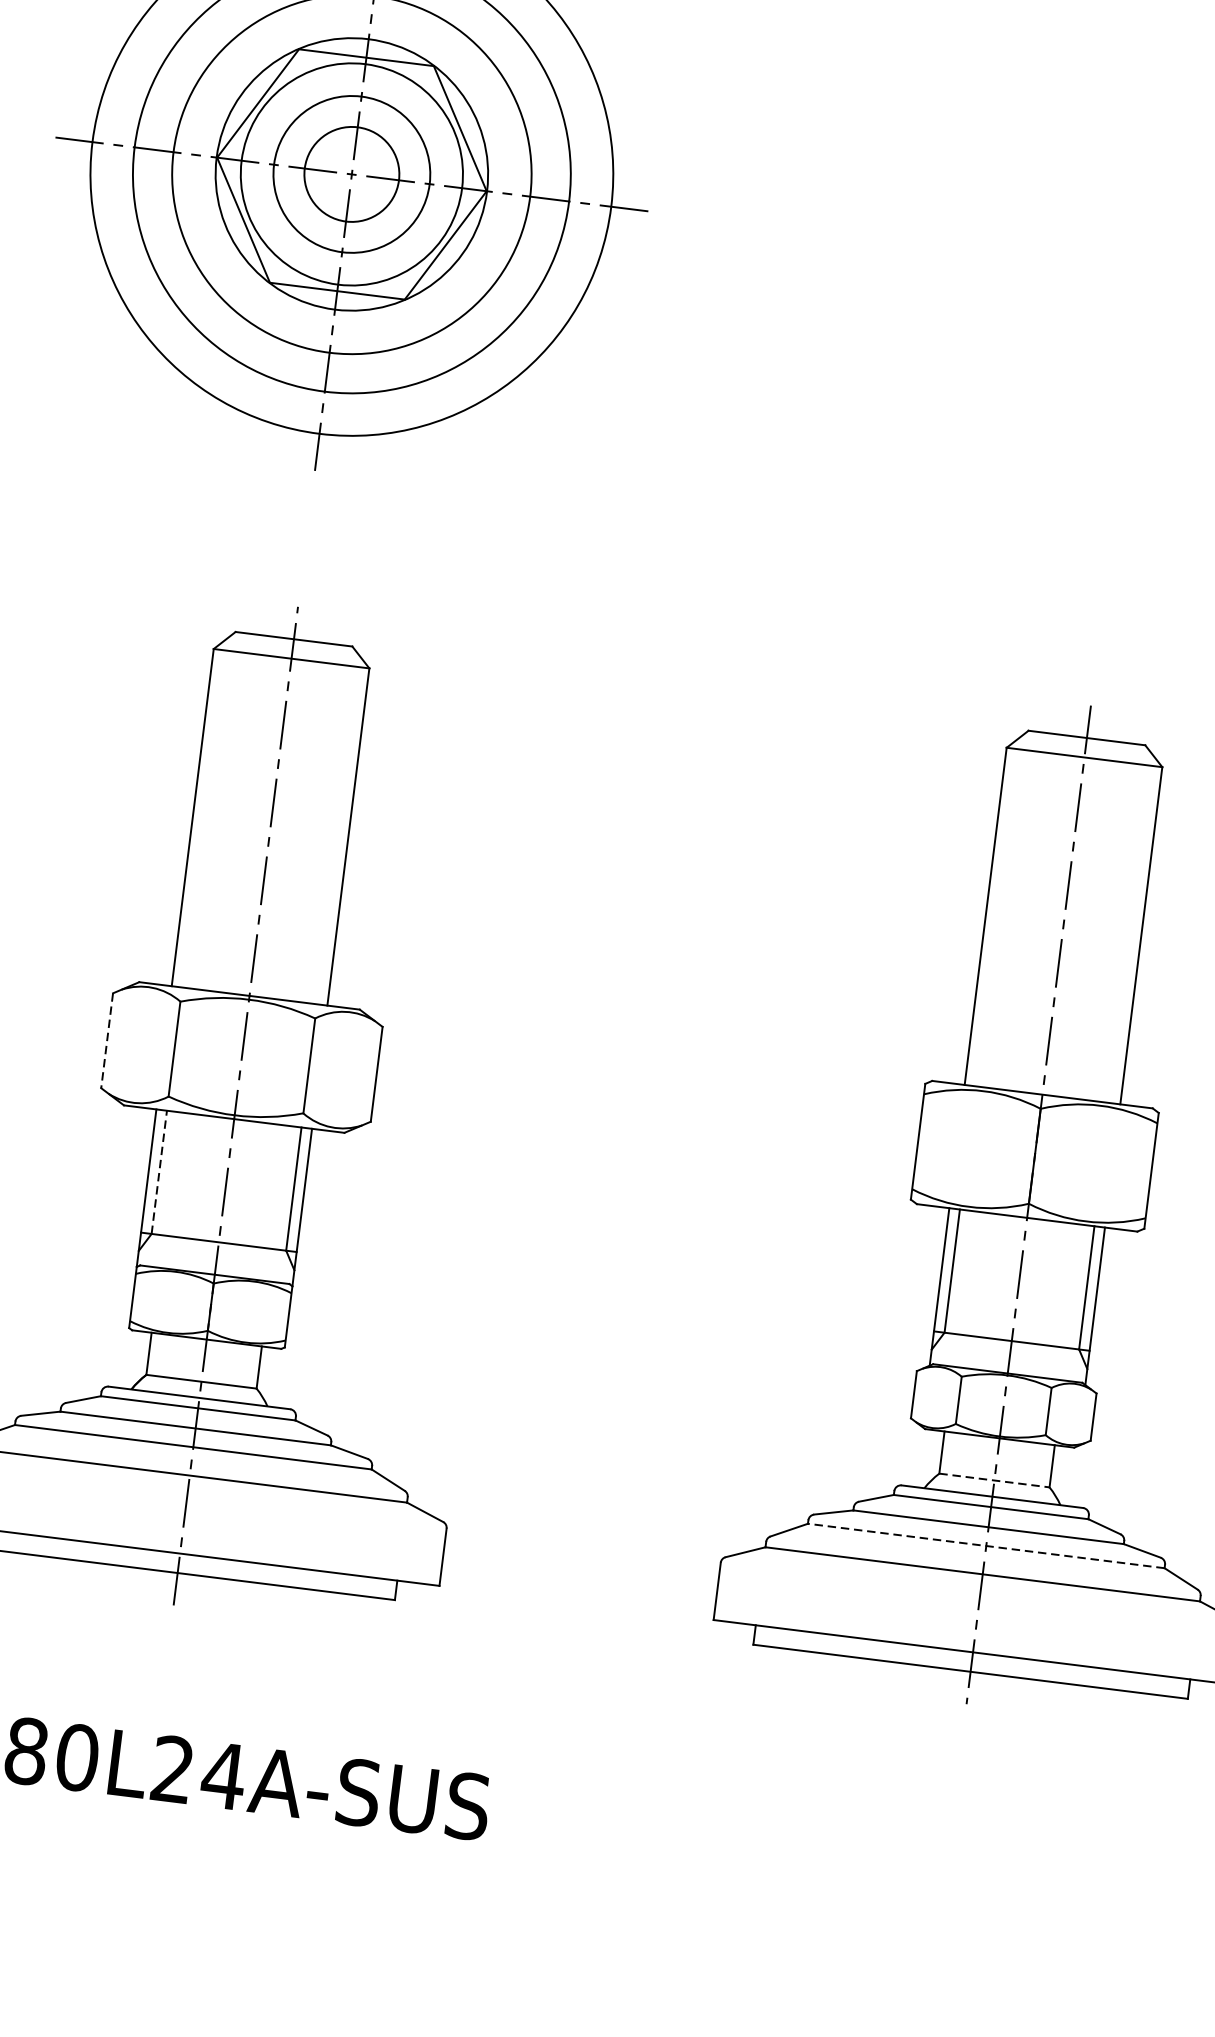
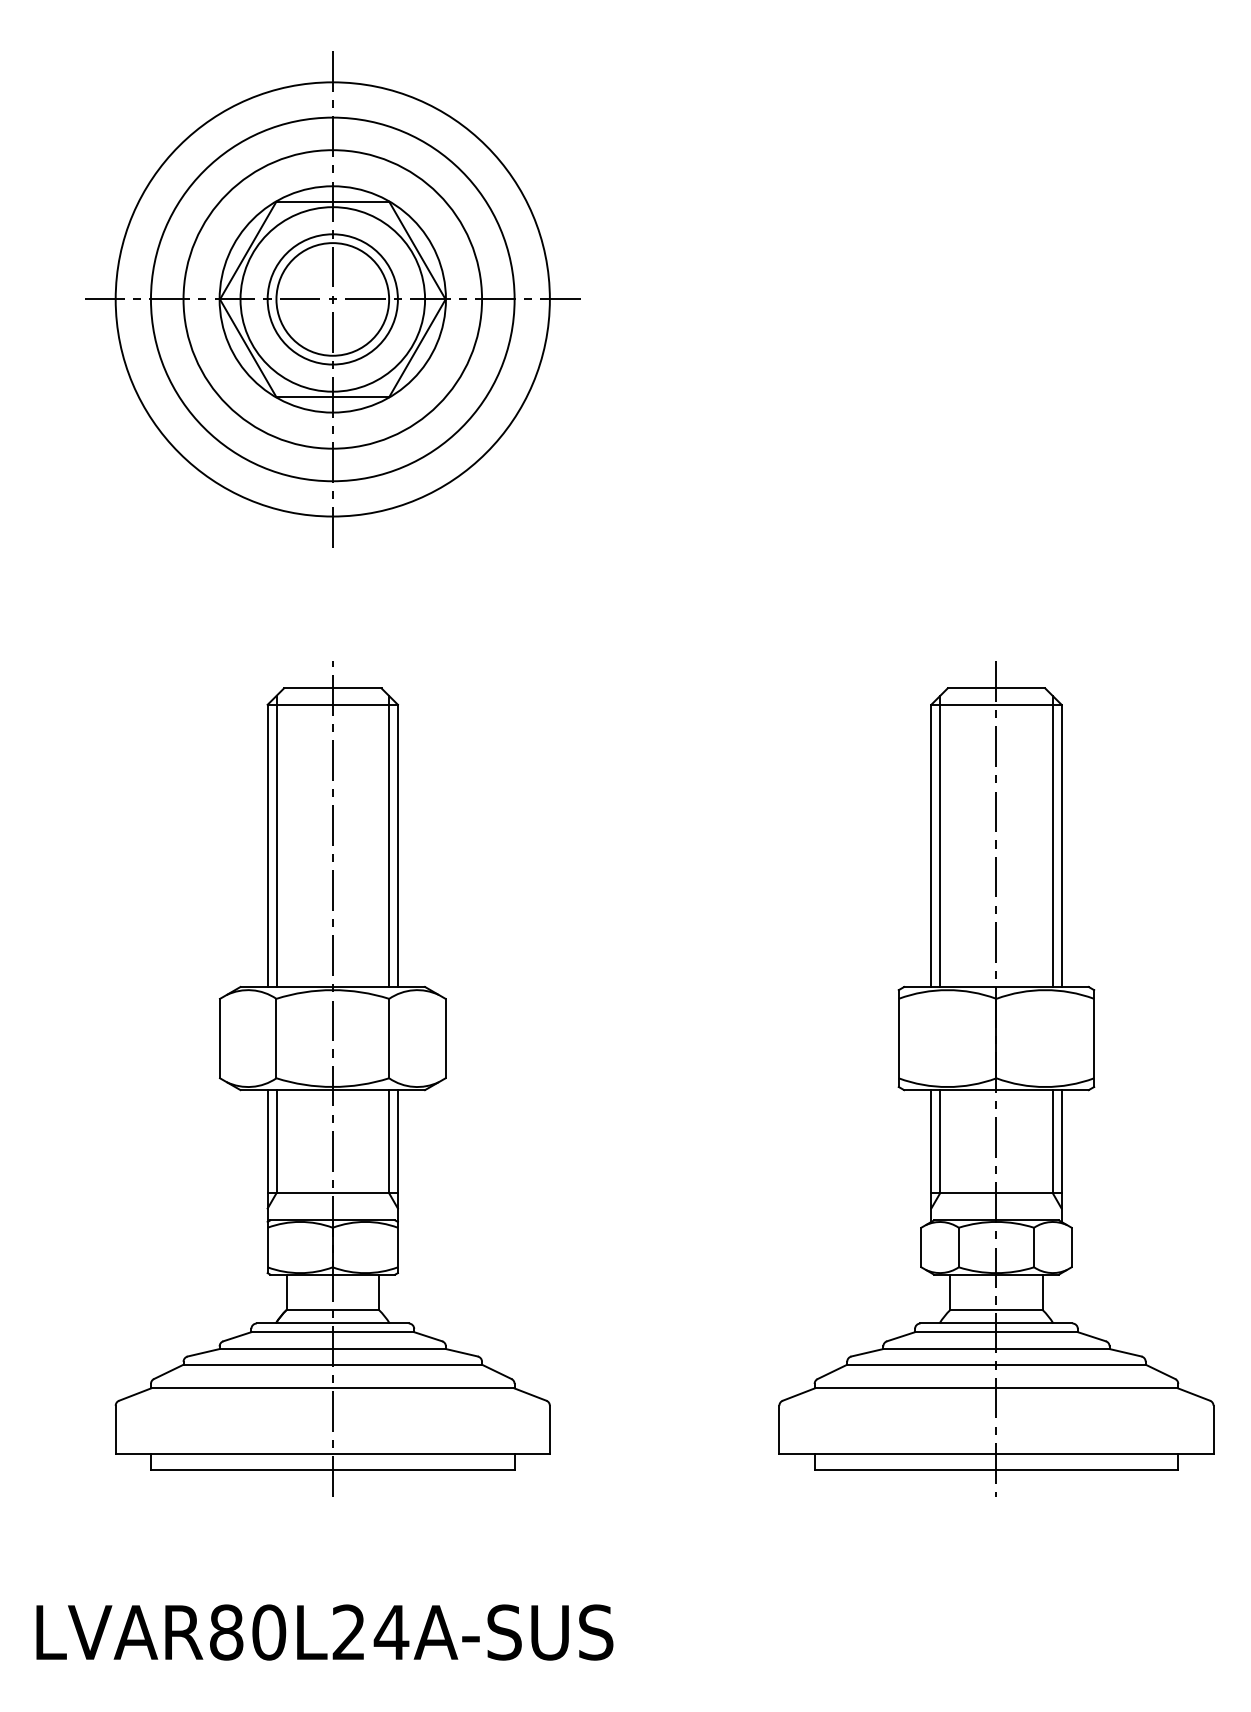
circle: (351, 174) -> (332, 299), size x1.43
line: (204, 812) -> (276, 840), added
line: (339, 829) -> (389, 840), added
line: (997, 911) -> (940, 840), added
line: (1131, 927) -> (1052, 840), added
line: (107, 1040) -> (220, 1038), dashed -> solid
line: (159, 1172) -> (276, 1141), dashed -> solid
line: (994, 1479) -> (996, 1309), dashed -> solid
line: (985, 1545) -> (995, 1364), dashed -> solid

